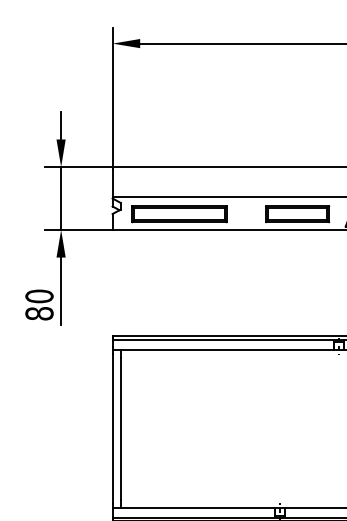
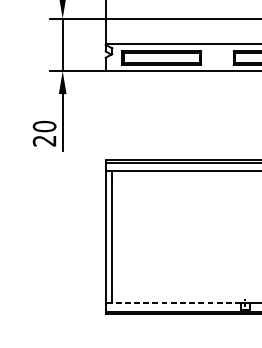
text: (39, 313) -> (44, 140), 80 -> 20
line: (193, 507) -> (173, 302), solid -> dashed

